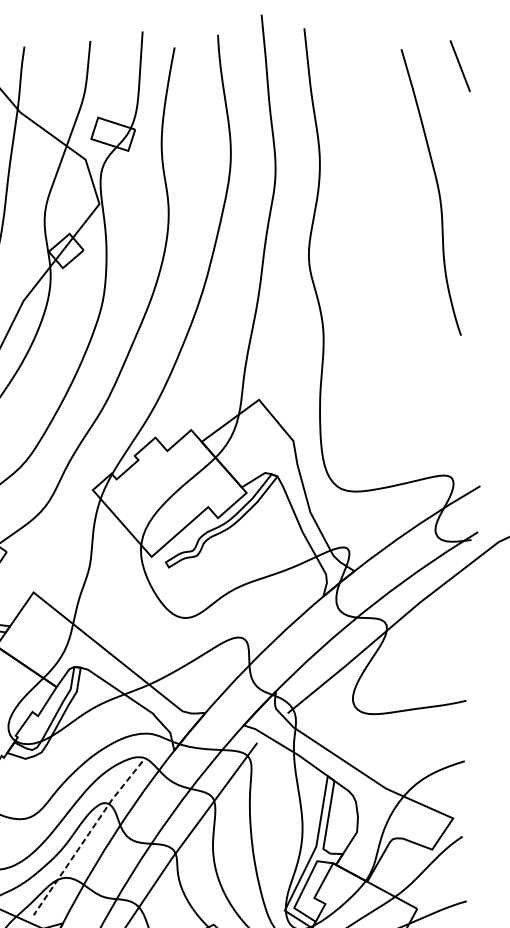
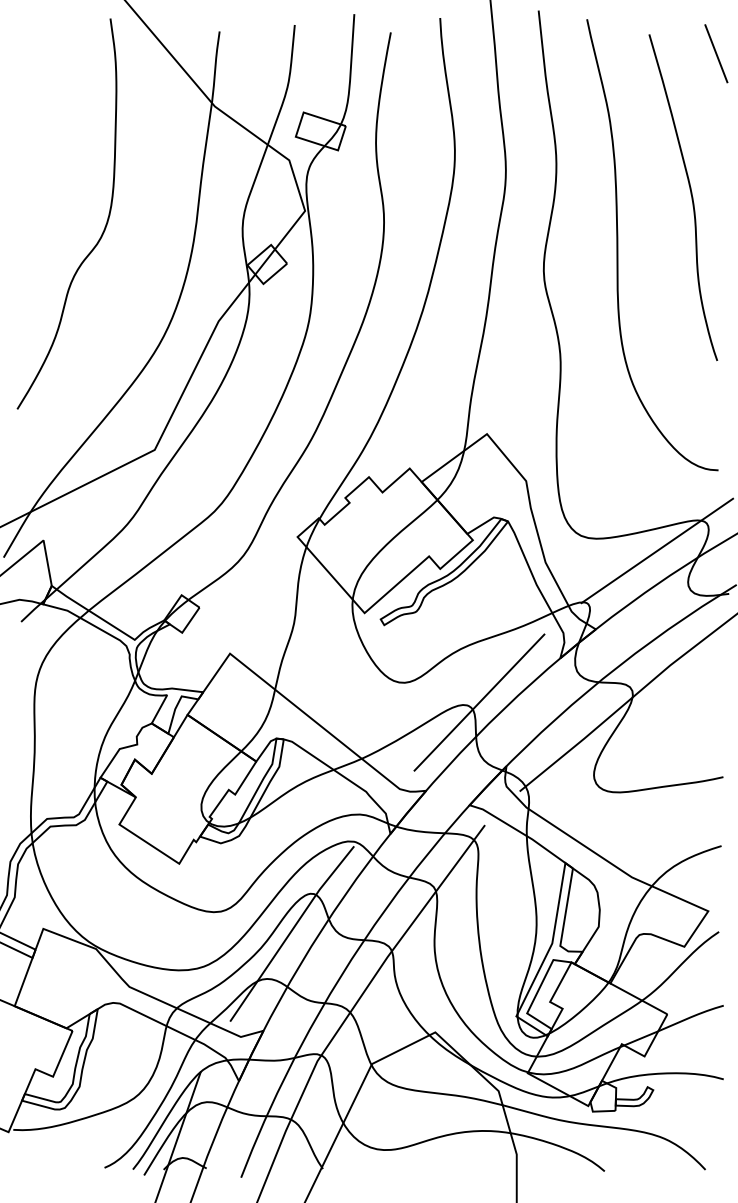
curve: (374, 234) -> (618, 245), added
line: (408, 501) -> (657, 550), added
line: (252, 635) -> (479, 702), added
line: (86, 837) -> (290, 932), dashed -> solid

